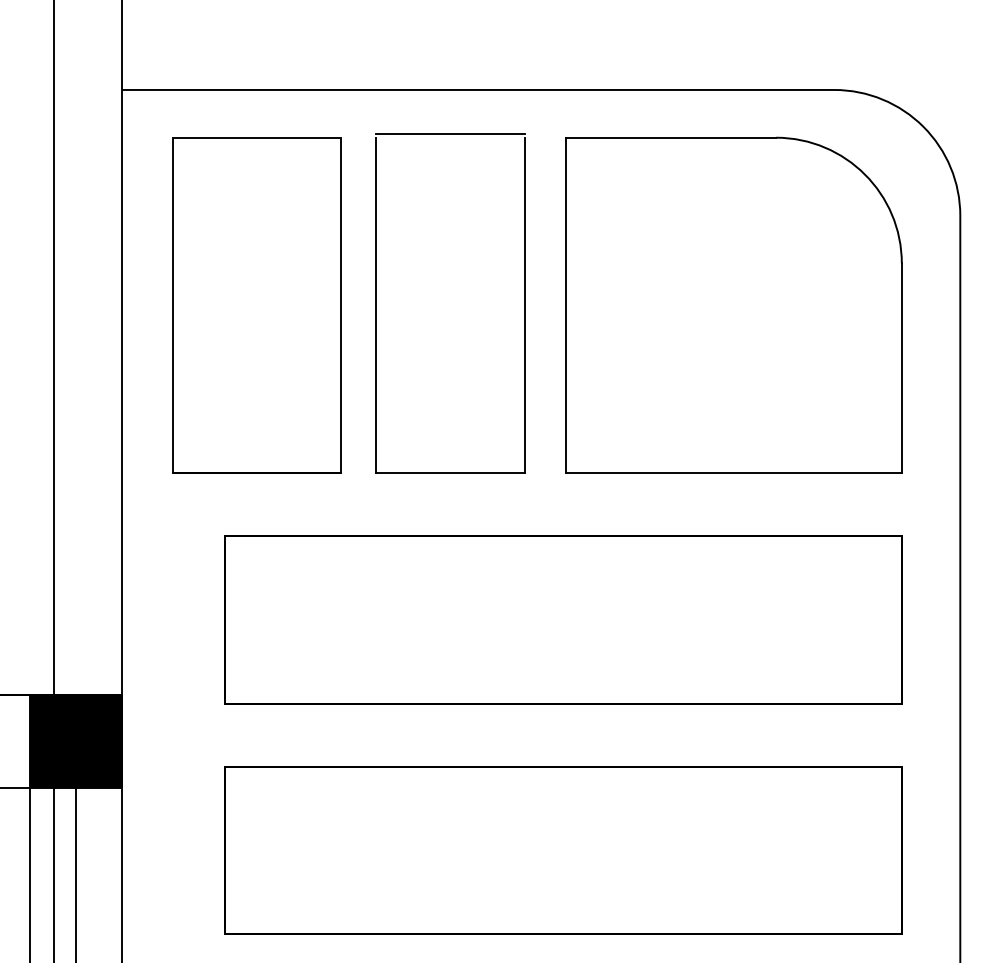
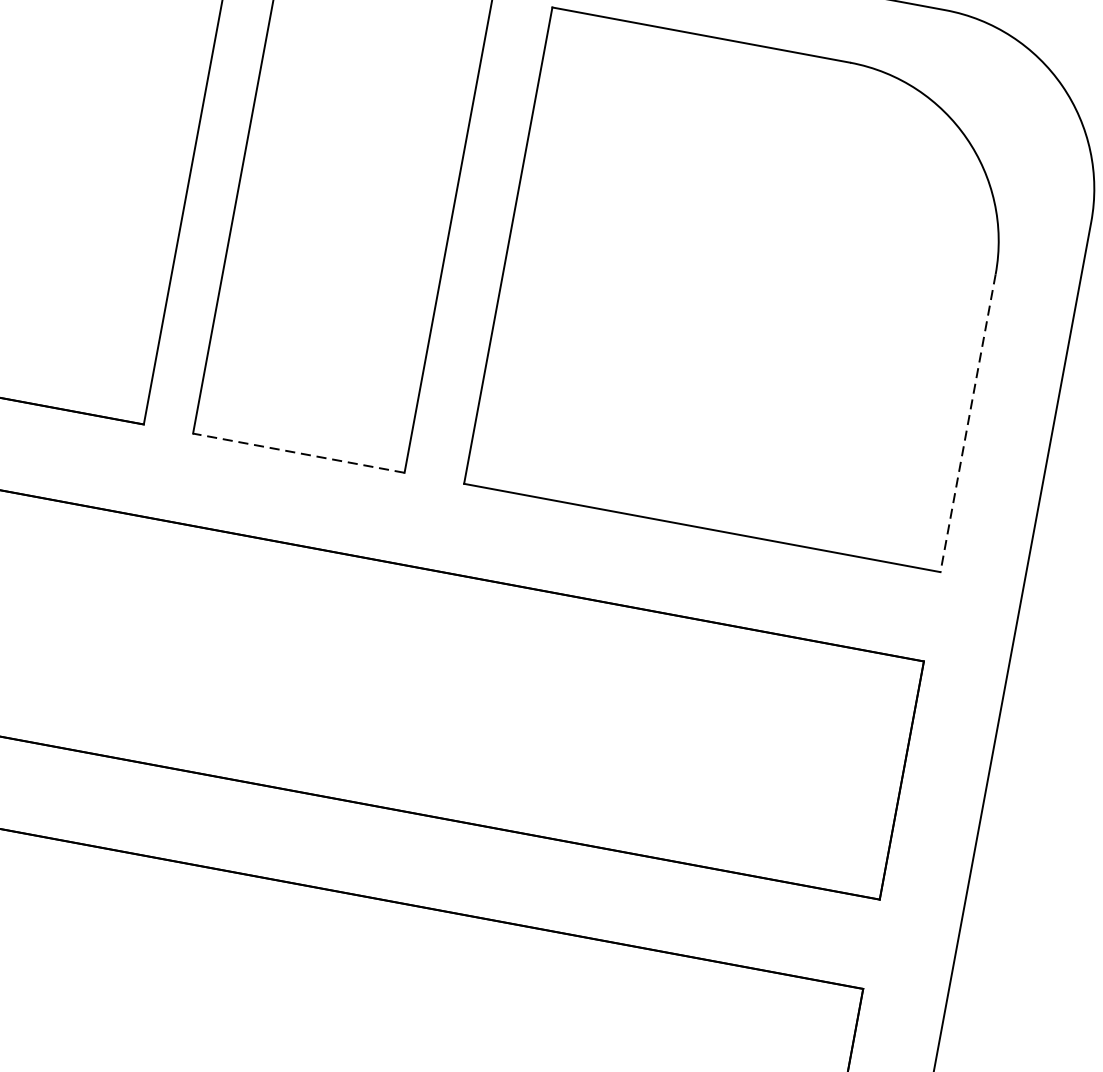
line: (901, 368) -> (967, 423), solid -> dashed
line: (449, 473) -> (297, 453), solid -> dashed

